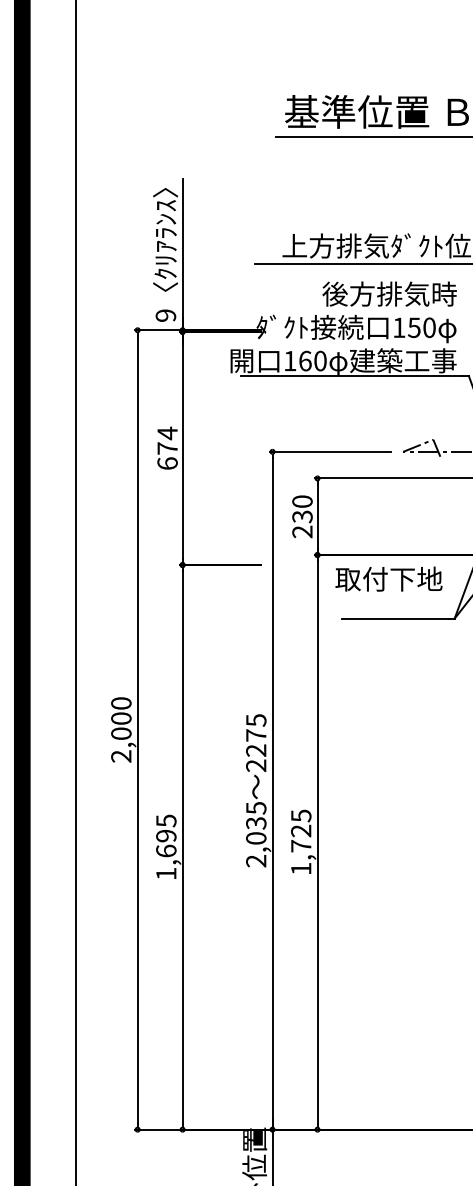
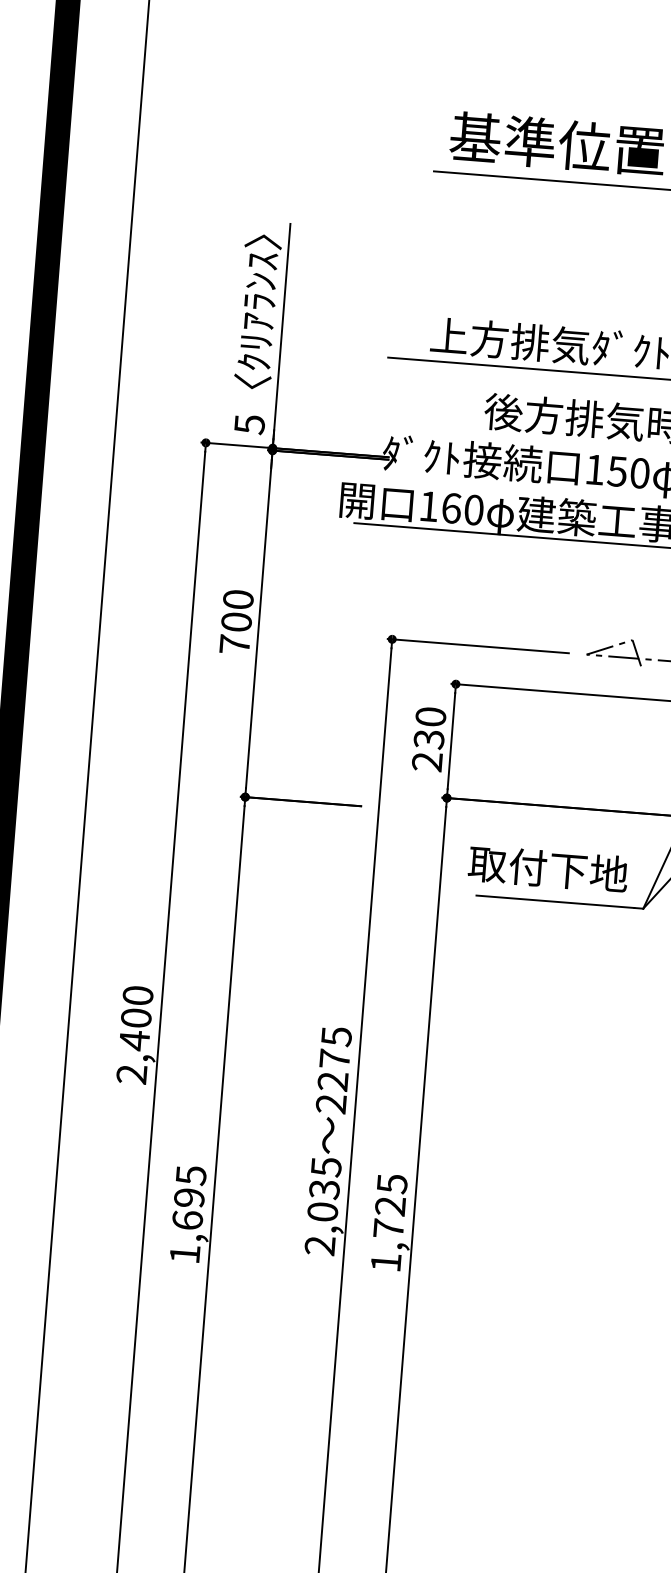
text: (165, 315) -> (249, 424), 9 -> 5
text: (167, 447) -> (236, 620), 674 -> 700
text: (388, 578) -> (547, 867), moved
text: (121, 733) -> (134, 1040), 2,000 -> 2,400

